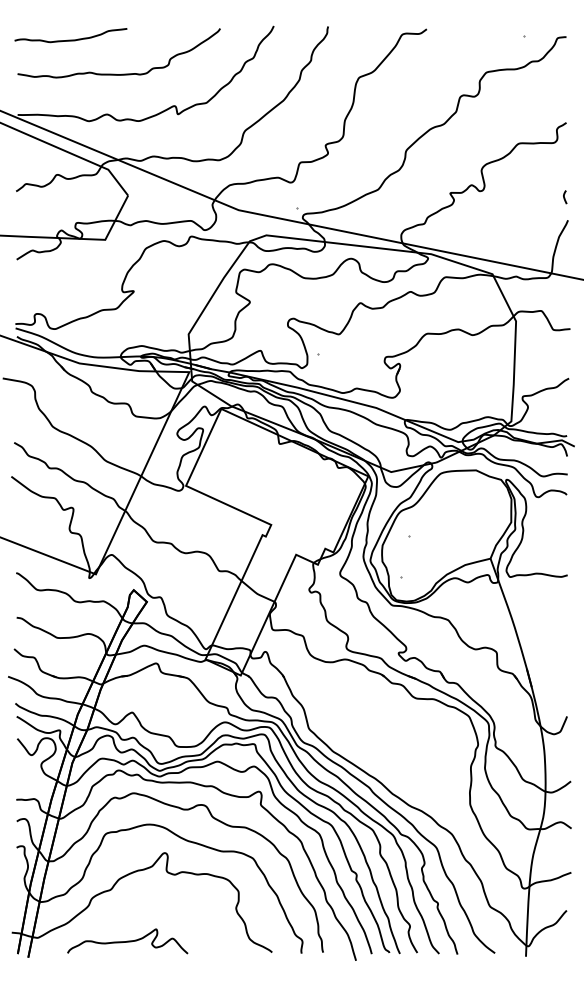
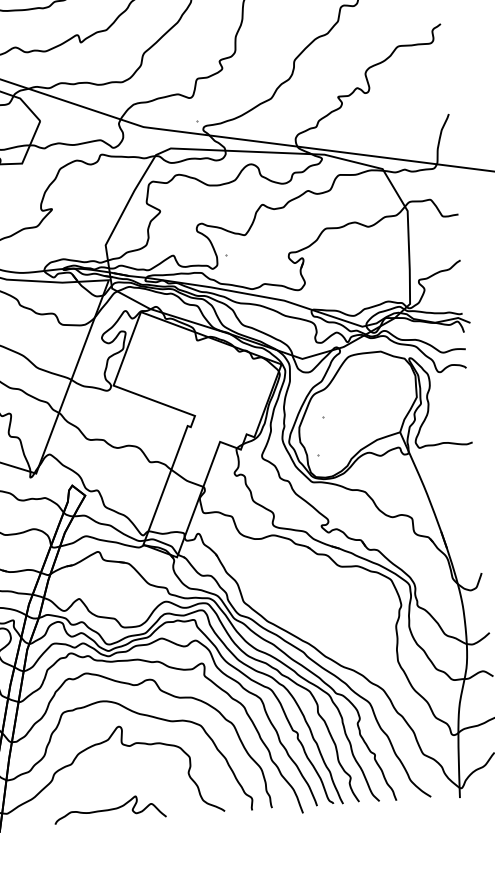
curve: (565, 197) -> (444, 93), removed
curve: (127, 941) -> (109, 809), moved

